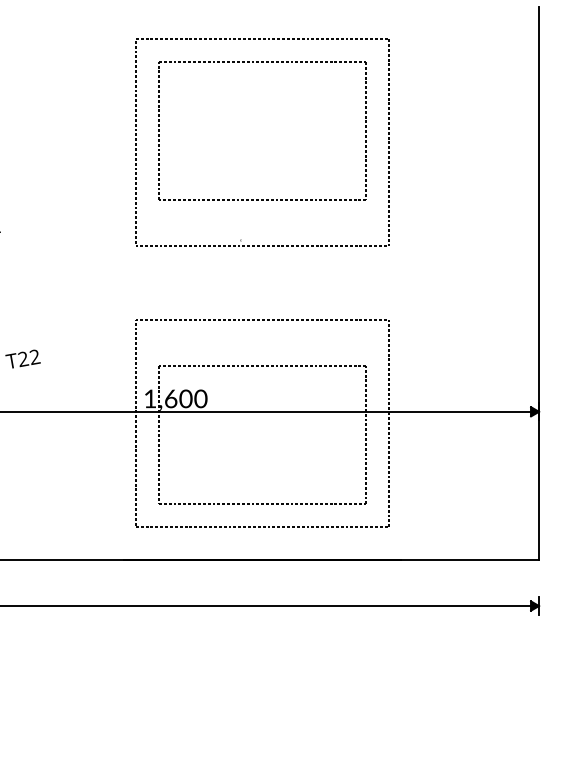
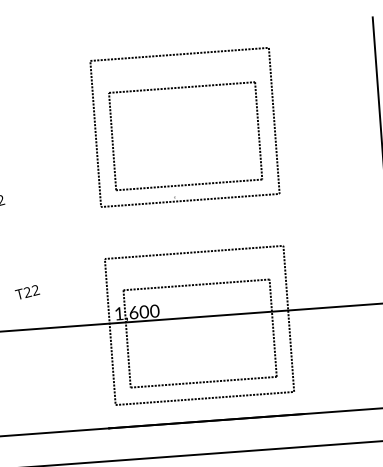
part: (262, 62) -> (182, 87), moved

